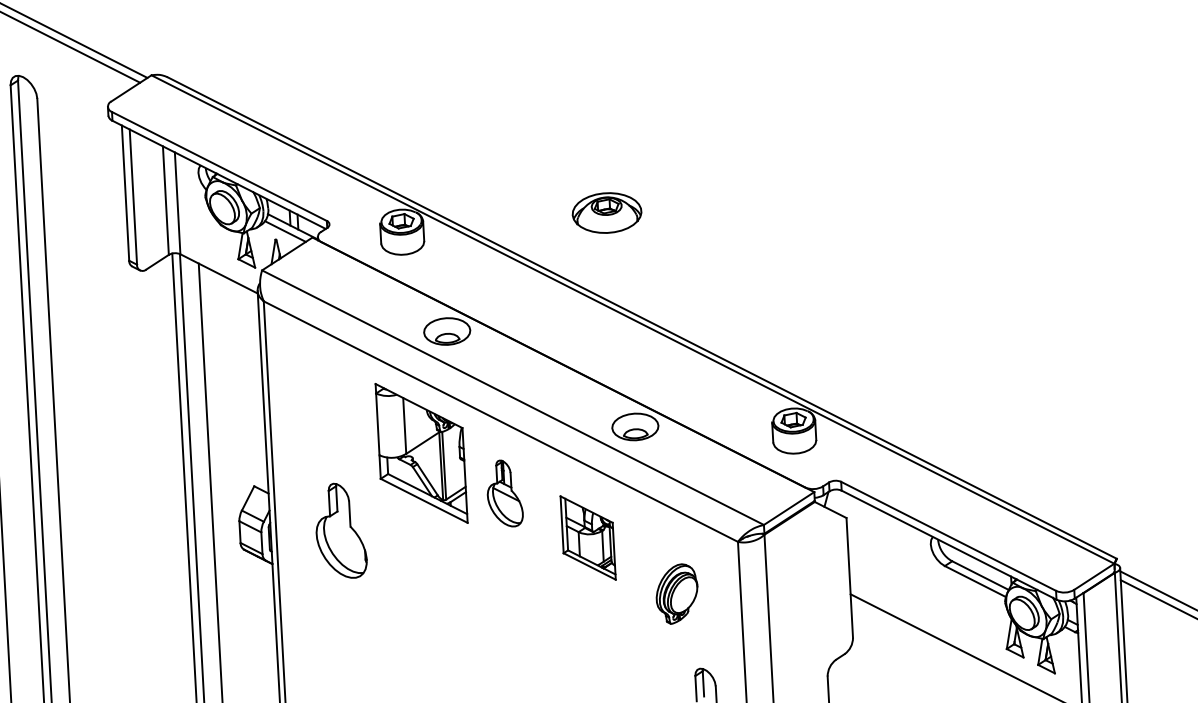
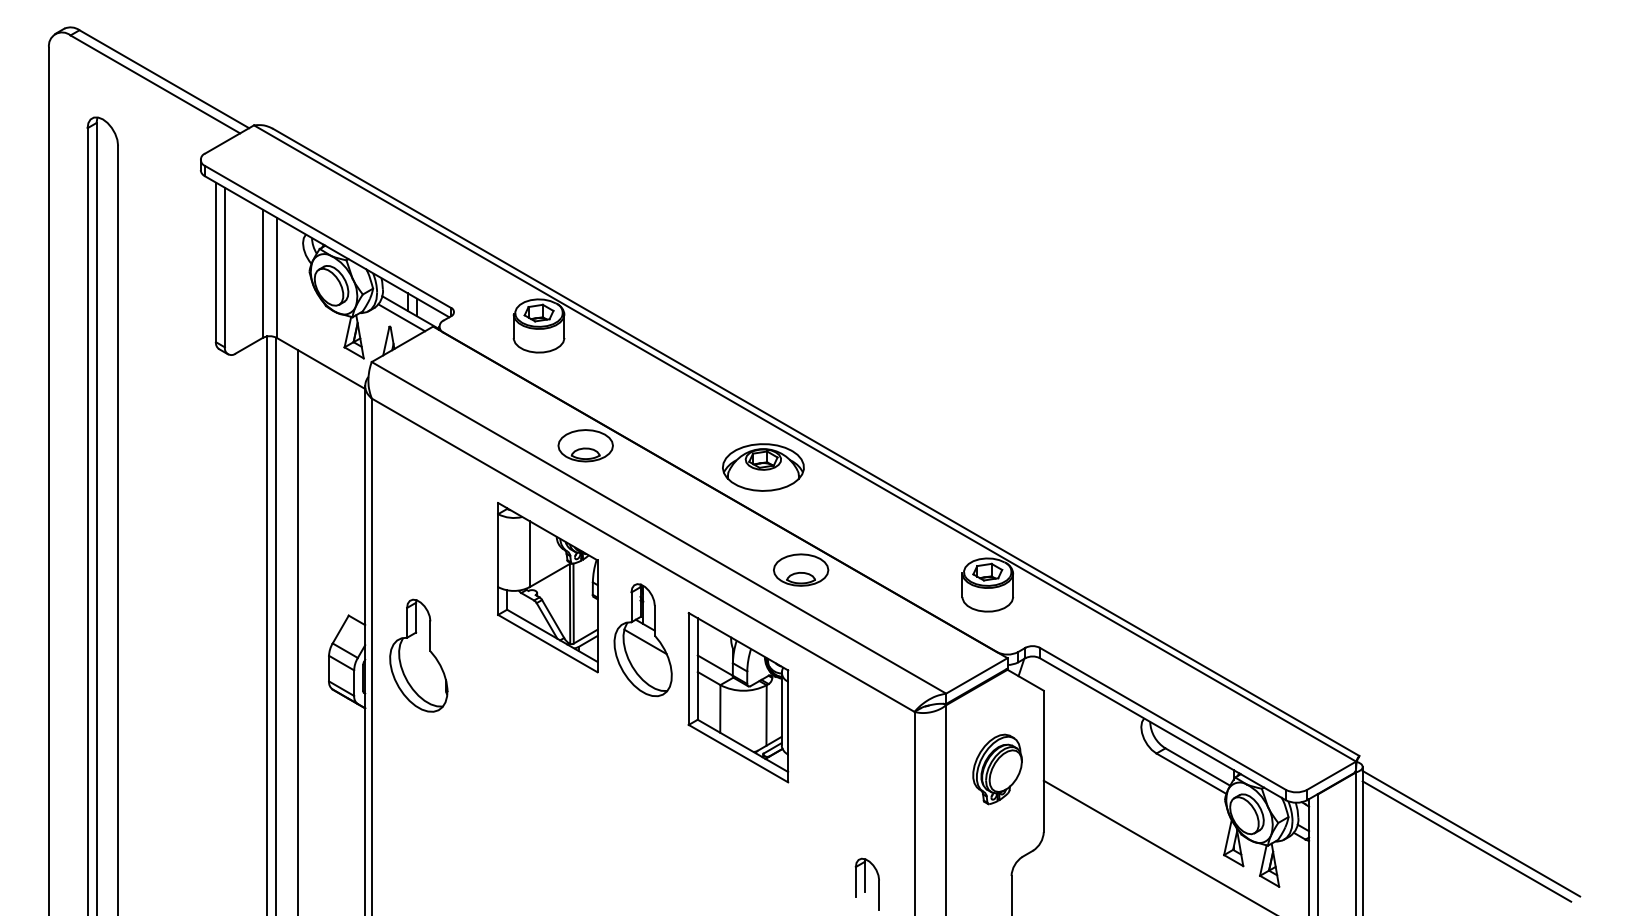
part: (607, 213) -> (763, 467), moved
part: (504, 493) -> (642, 640), size x1.43
part: (340, 530) -> (418, 655), moved
part: (588, 537) -> (738, 697), size x1.67
part: (677, 594) -> (997, 769), moved

